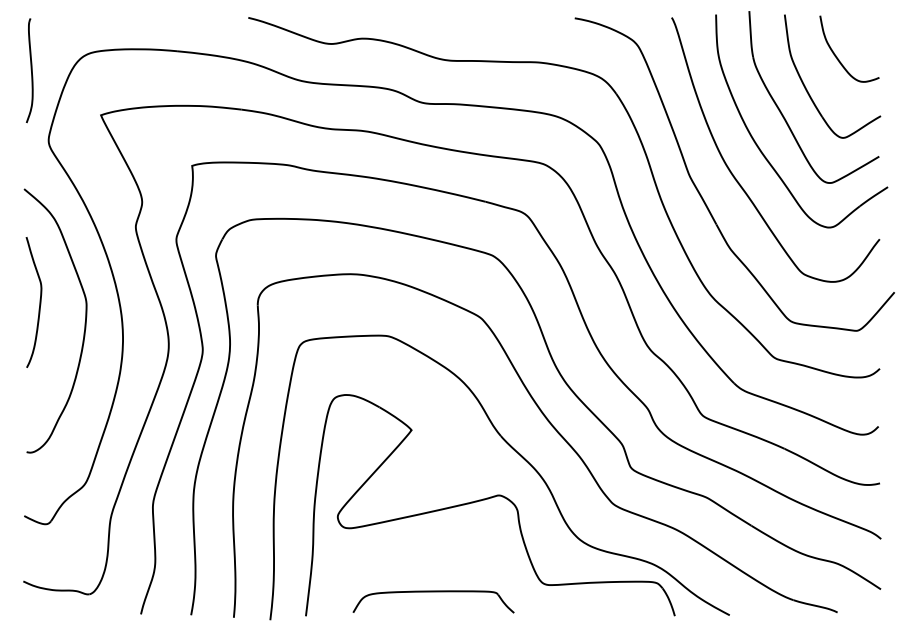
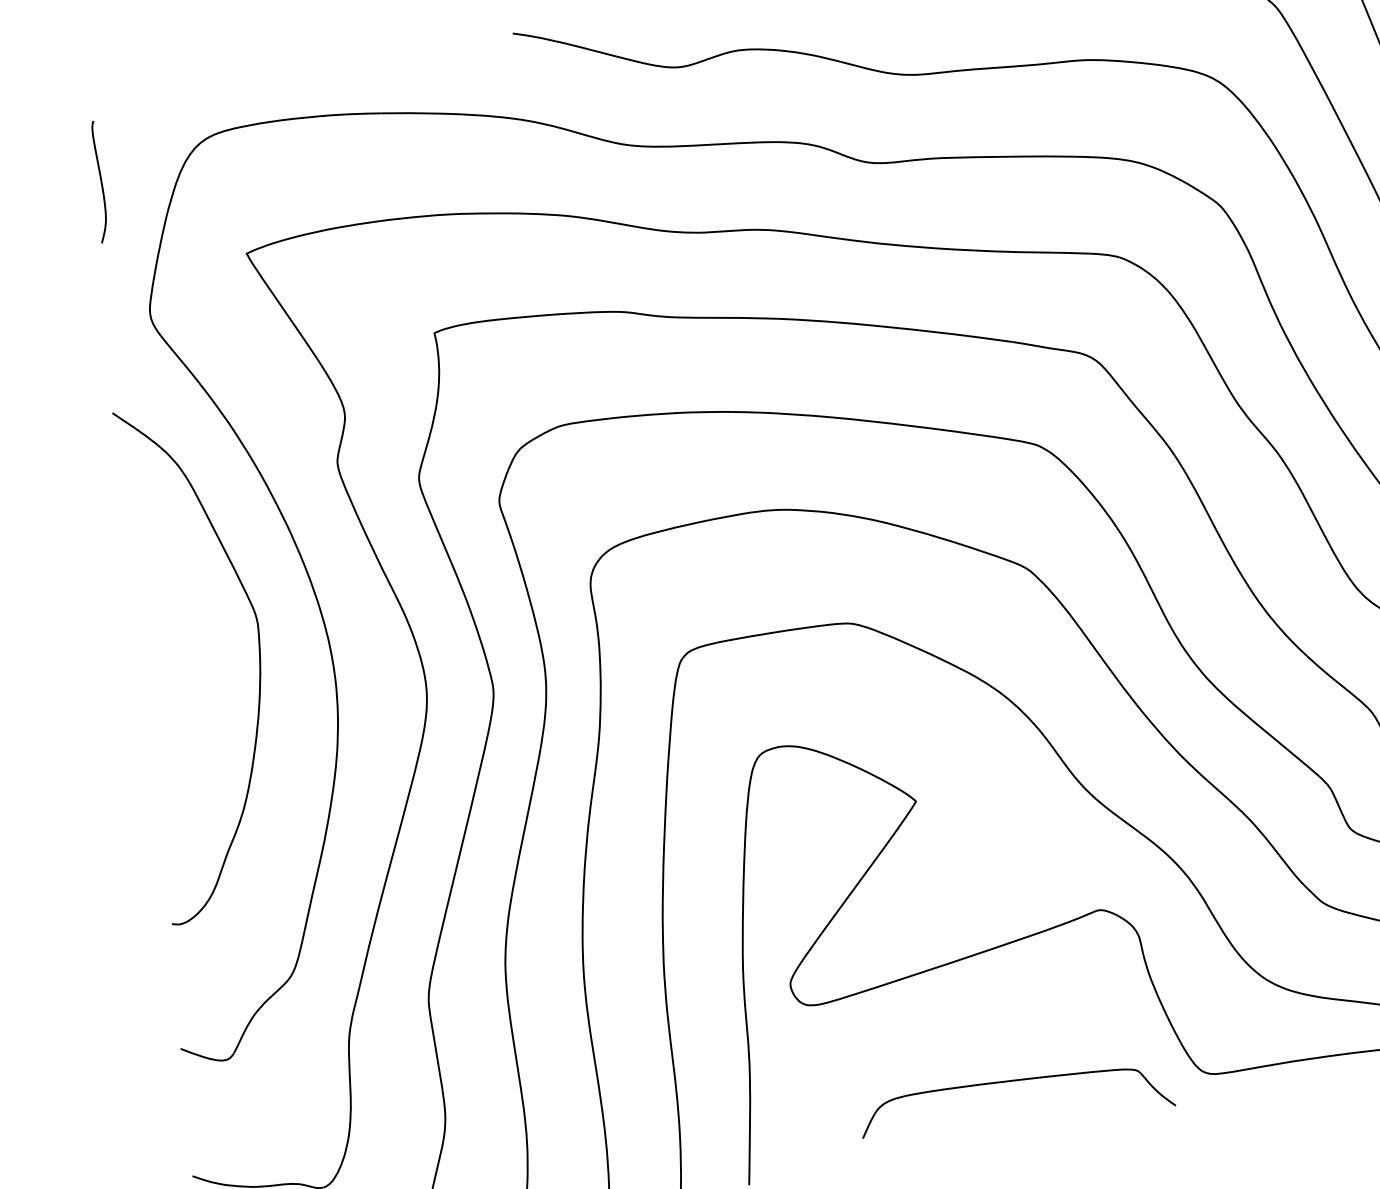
part: (29, 70) -> (98, 181), size x0.6
curve: (39, 302) -> (165, 630), removed
part: (433, 592) -> (1014, 1082), moved

